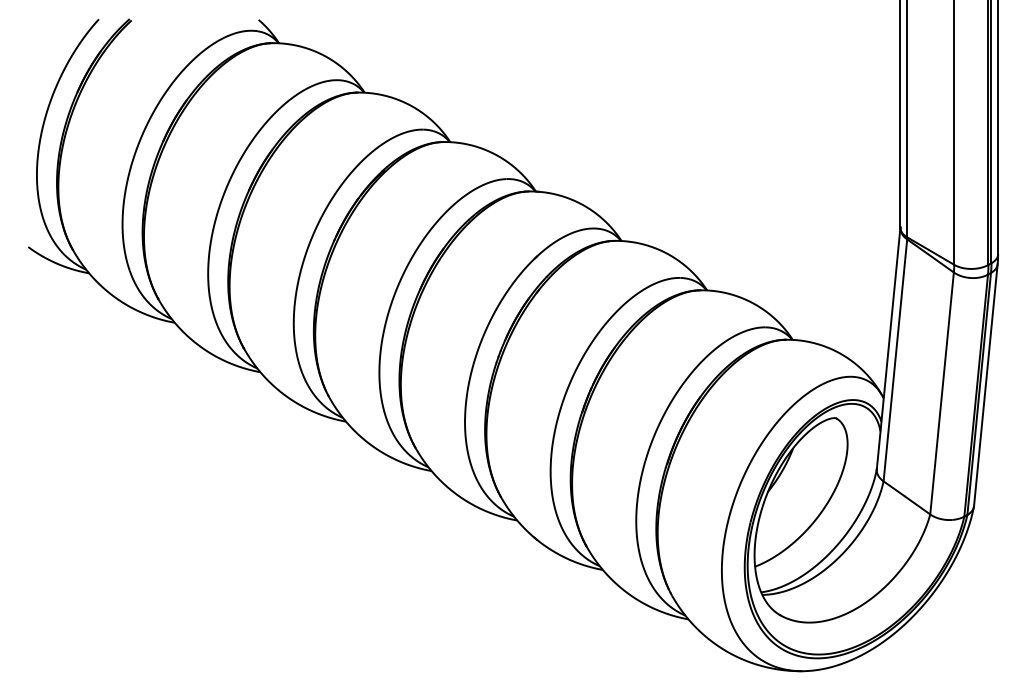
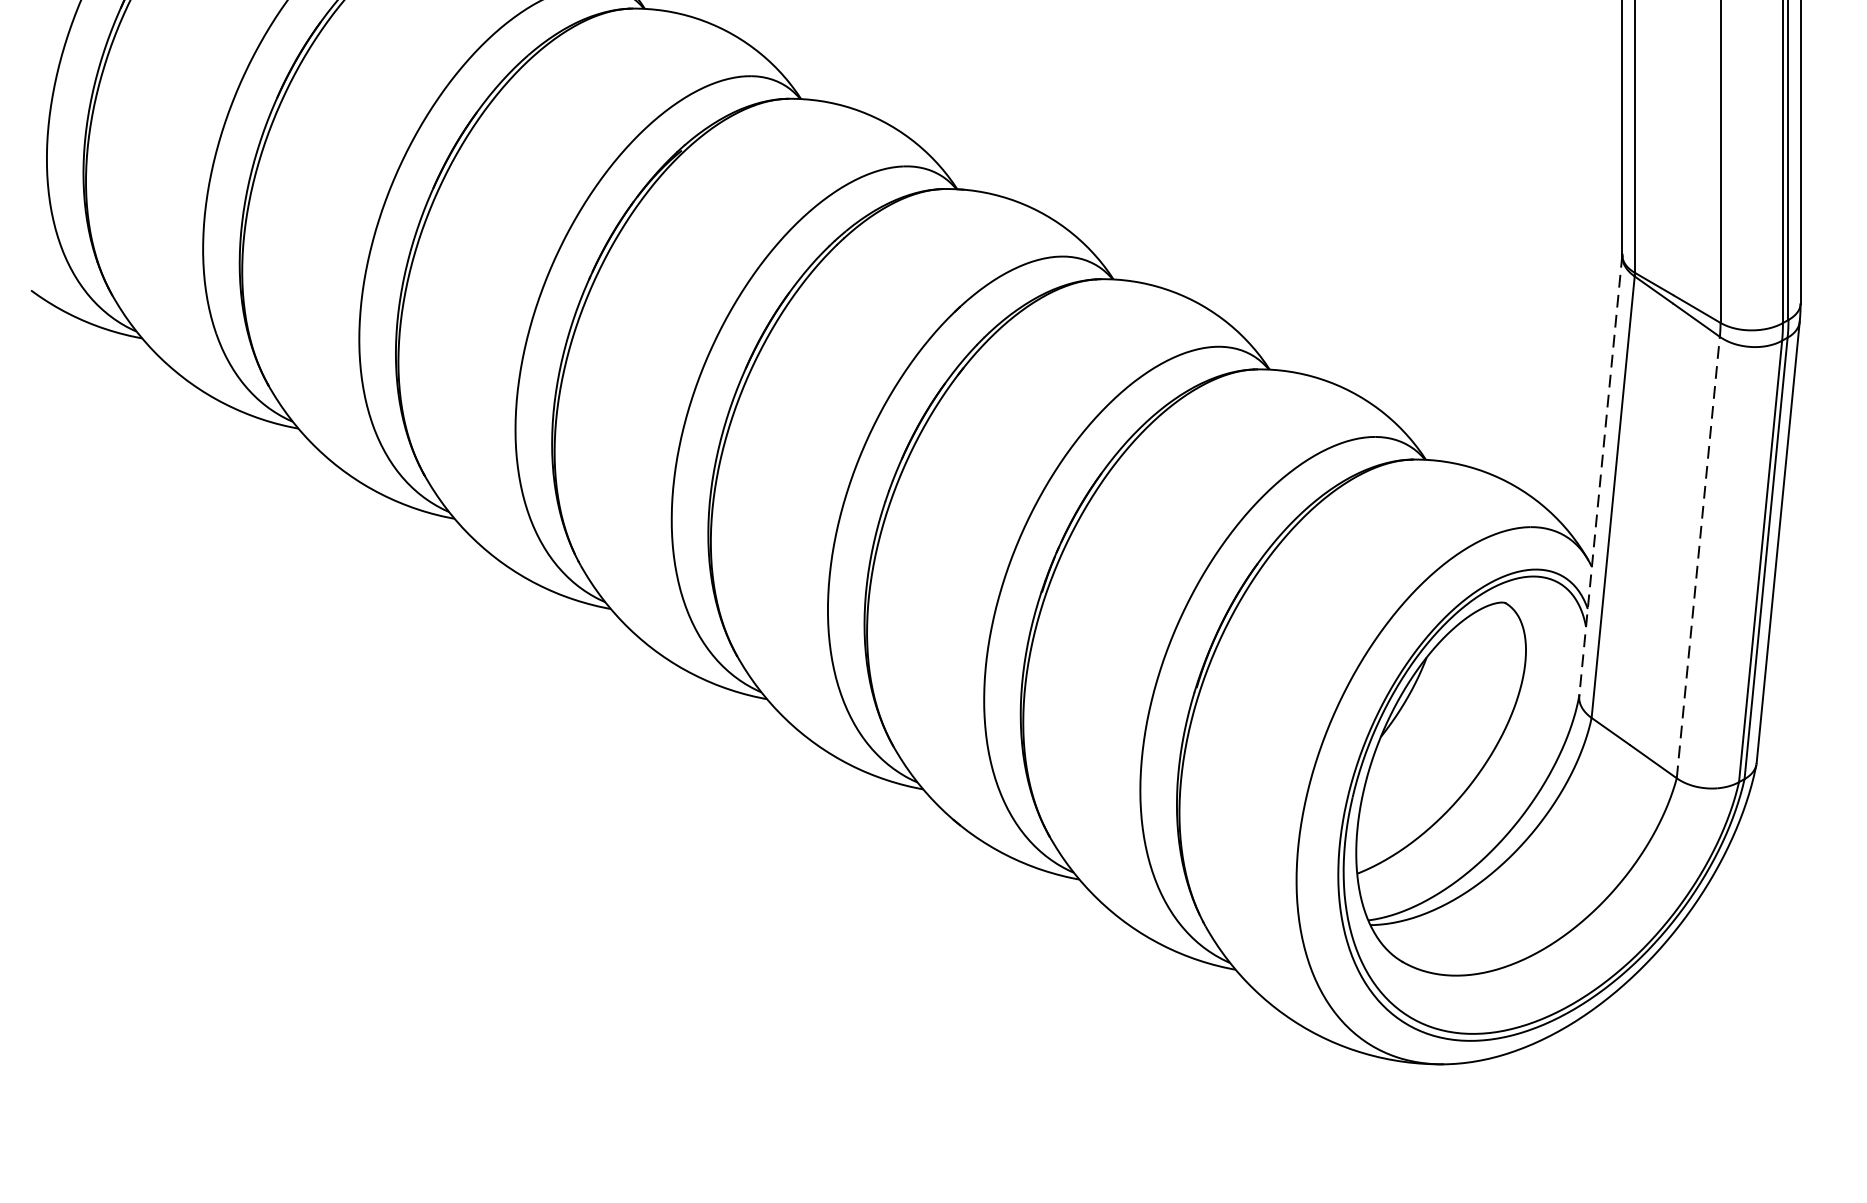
line: (888, 348) -> (1600, 475), solid -> dashed
line: (942, 393) -> (1699, 557), solid -> dashed

